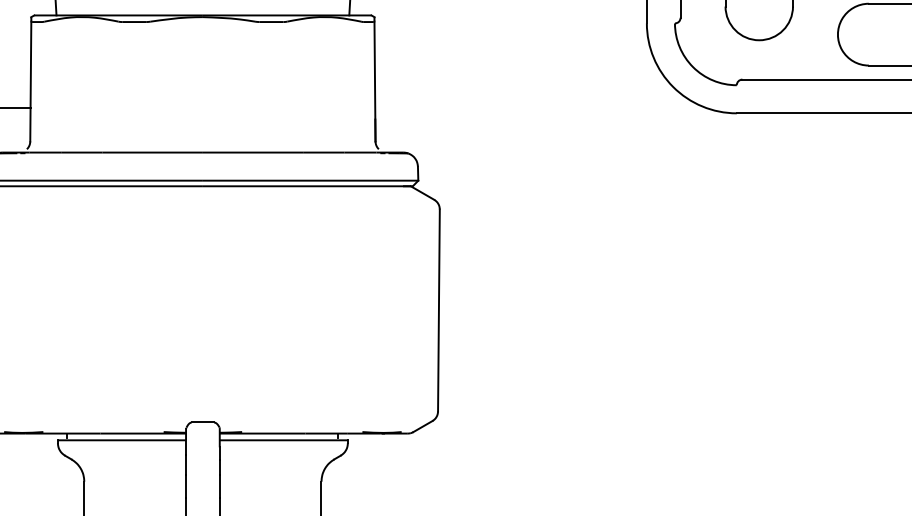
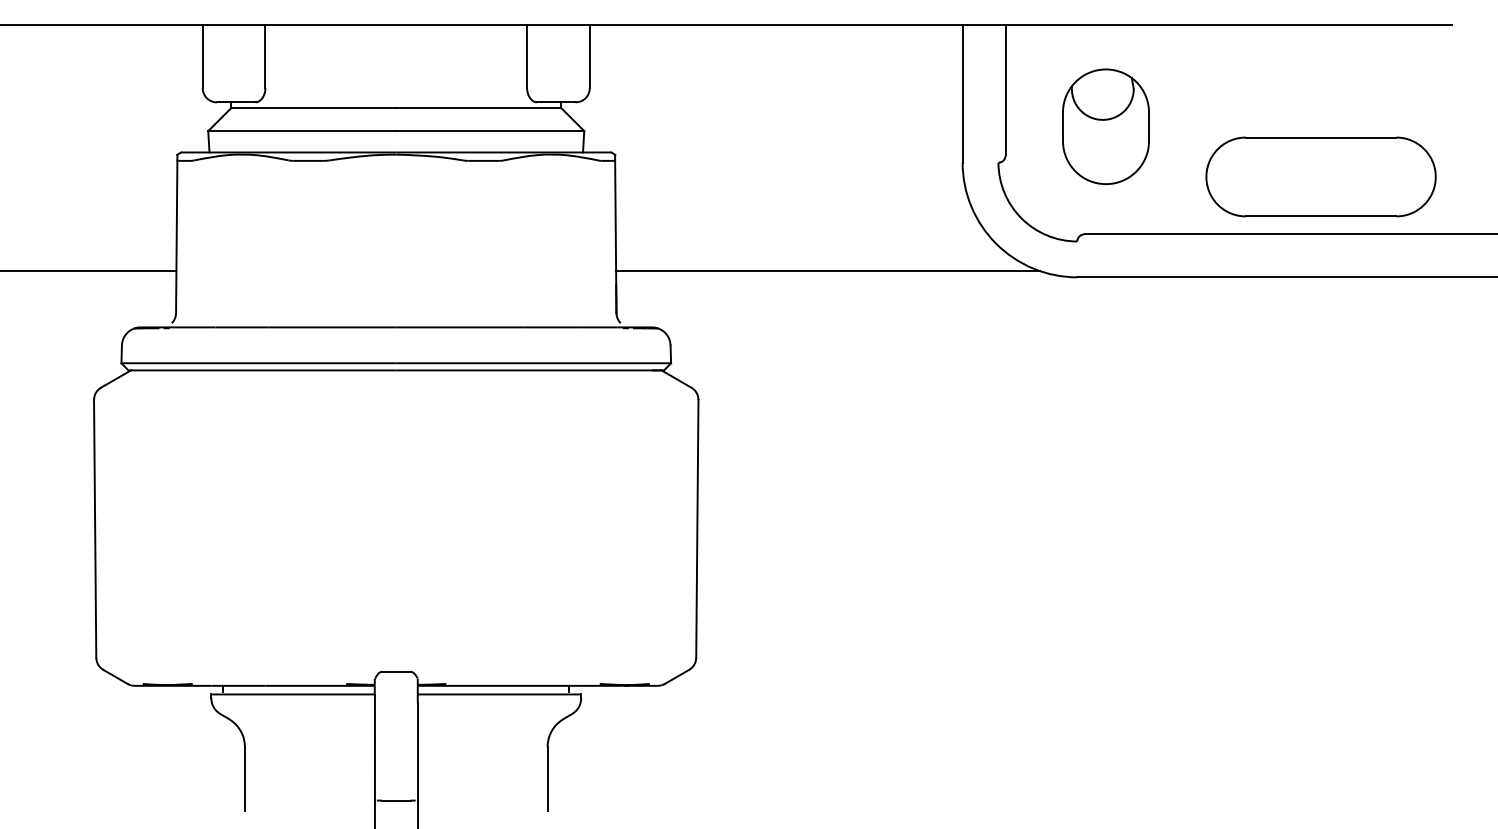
line: (540, 108) -> (827, 271), added

